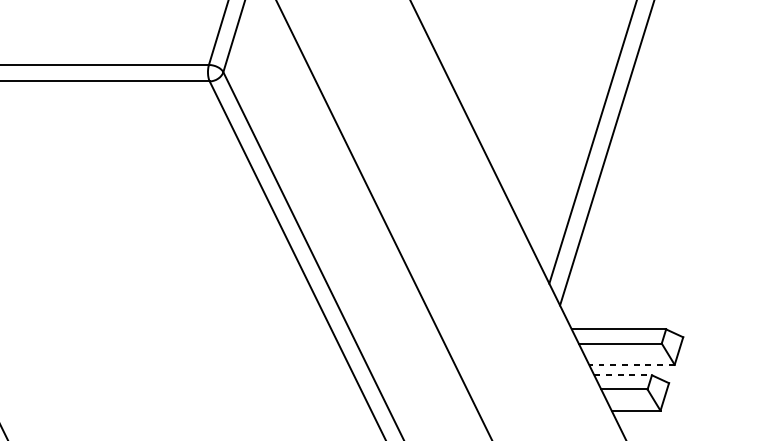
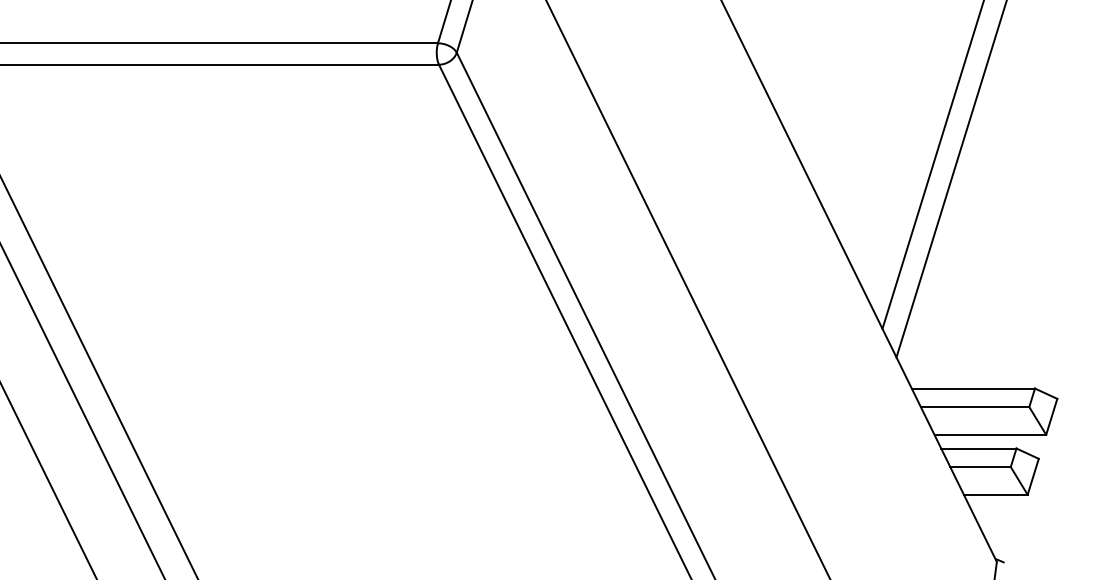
line: (632, 364) -> (990, 434), dashed -> solid
line: (622, 375) -> (978, 448), dashed -> solid

